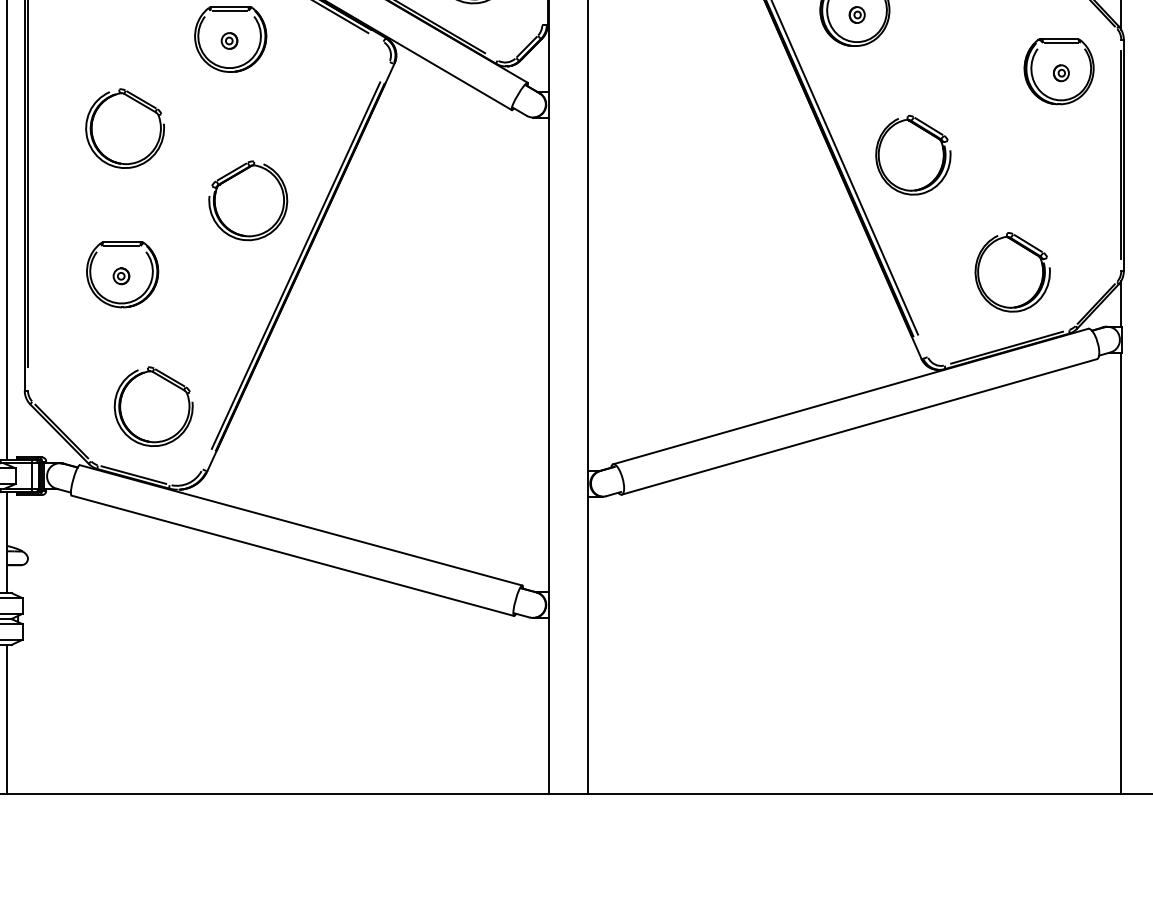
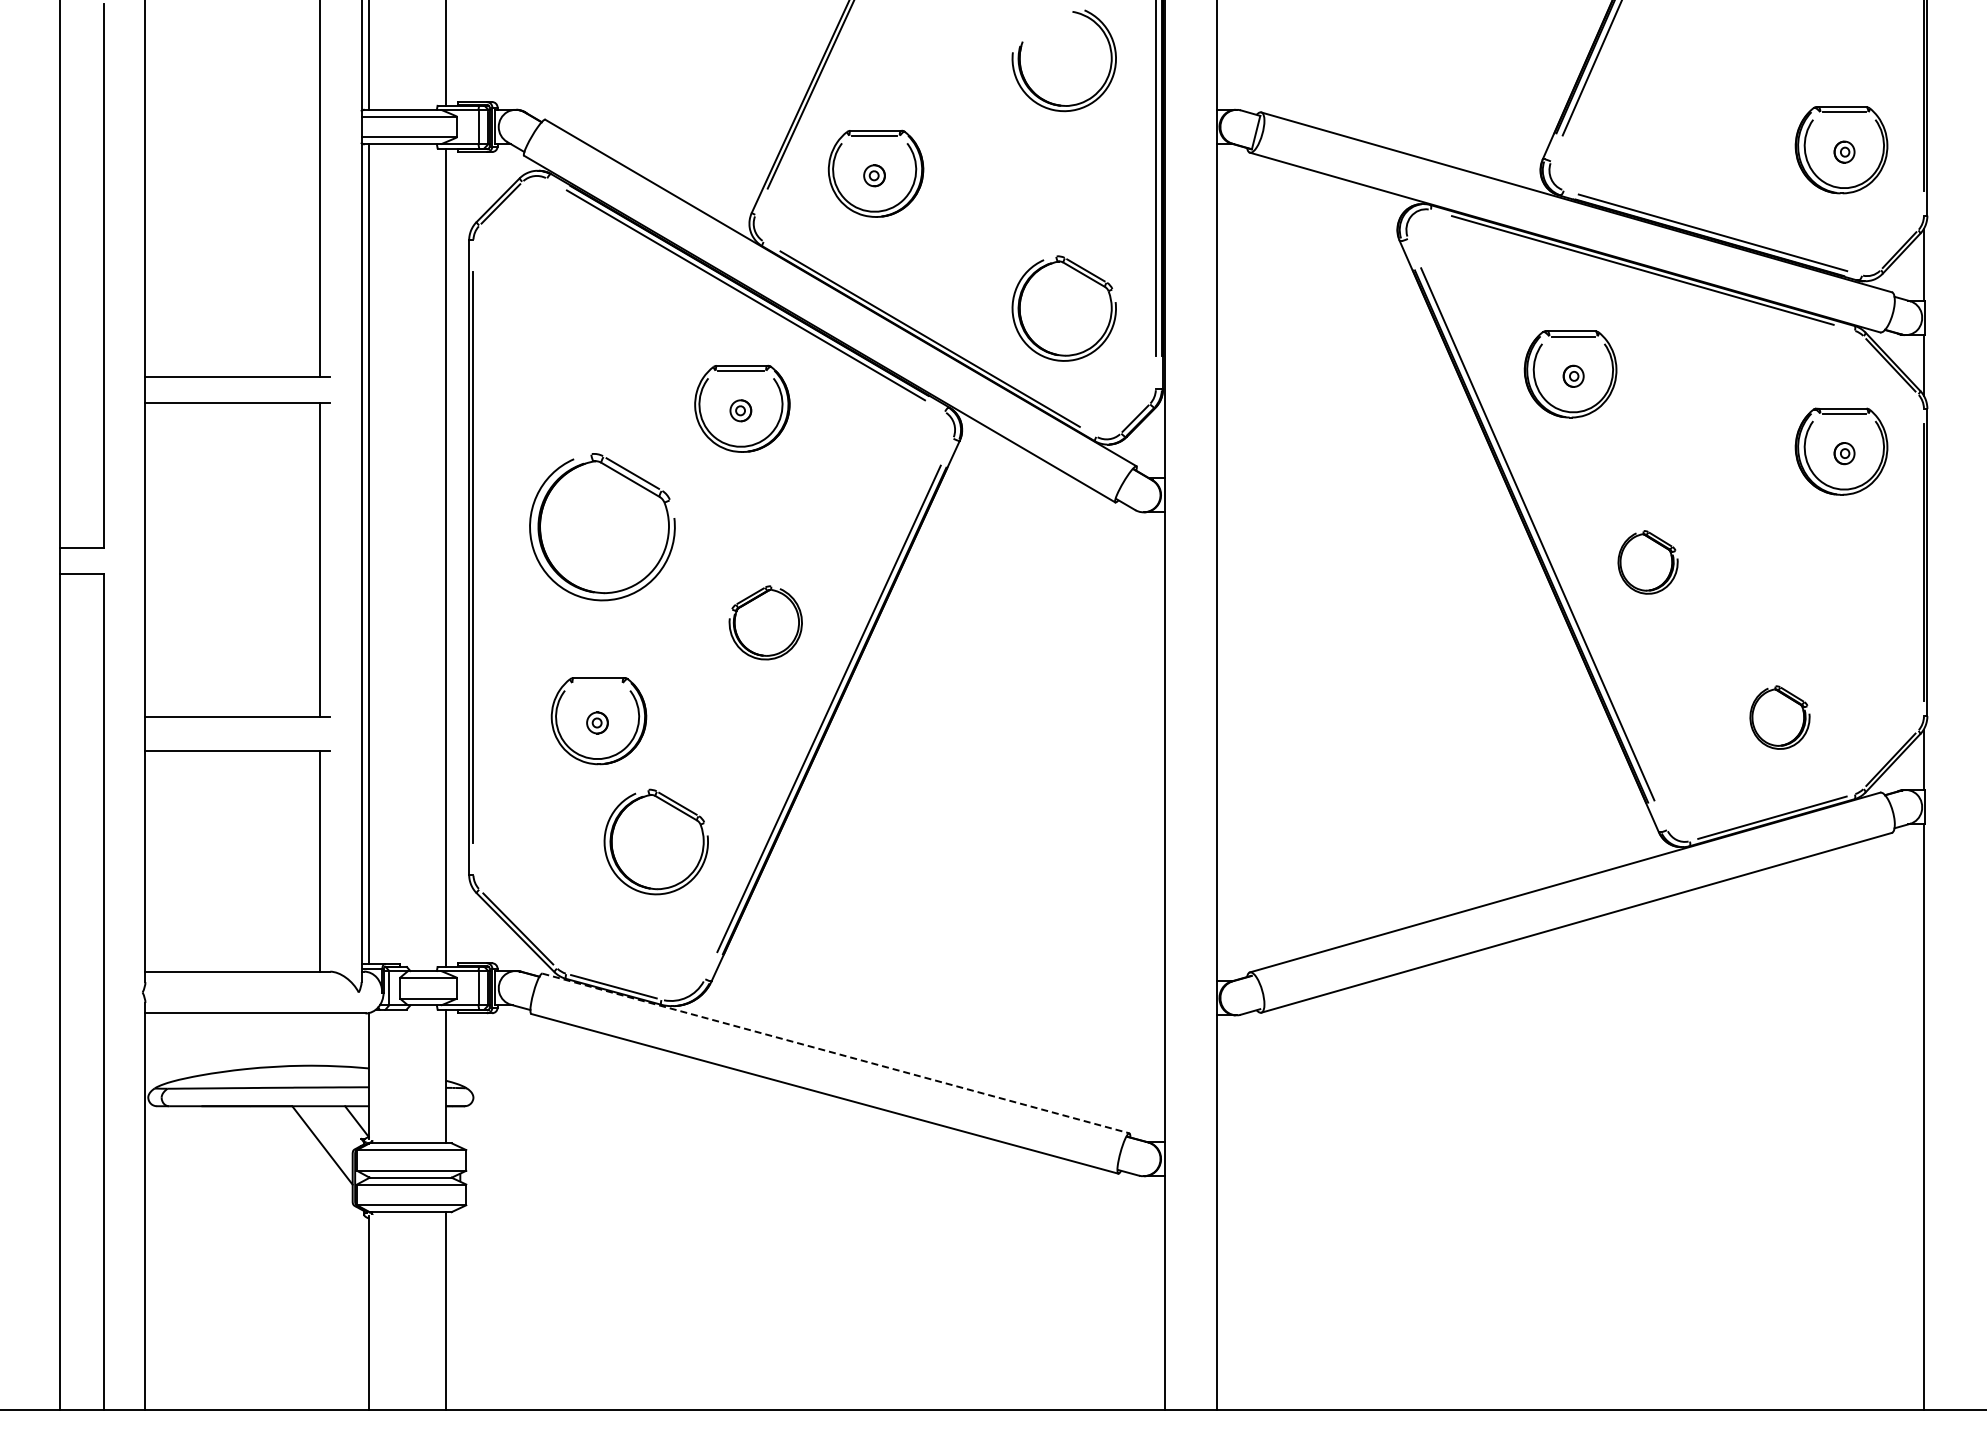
part: (124, 128) -> (601, 526), size x1.4
part: (912, 155) -> (1647, 562), size x0.6
part: (248, 200) -> (765, 622), size x0.7
line: (121, 246) -> (597, 683), removed
part: (1012, 272) -> (1779, 717), size x0.6
part: (153, 406) -> (655, 841), moved
line: (301, 525) -> (836, 1053), solid -> dashed

